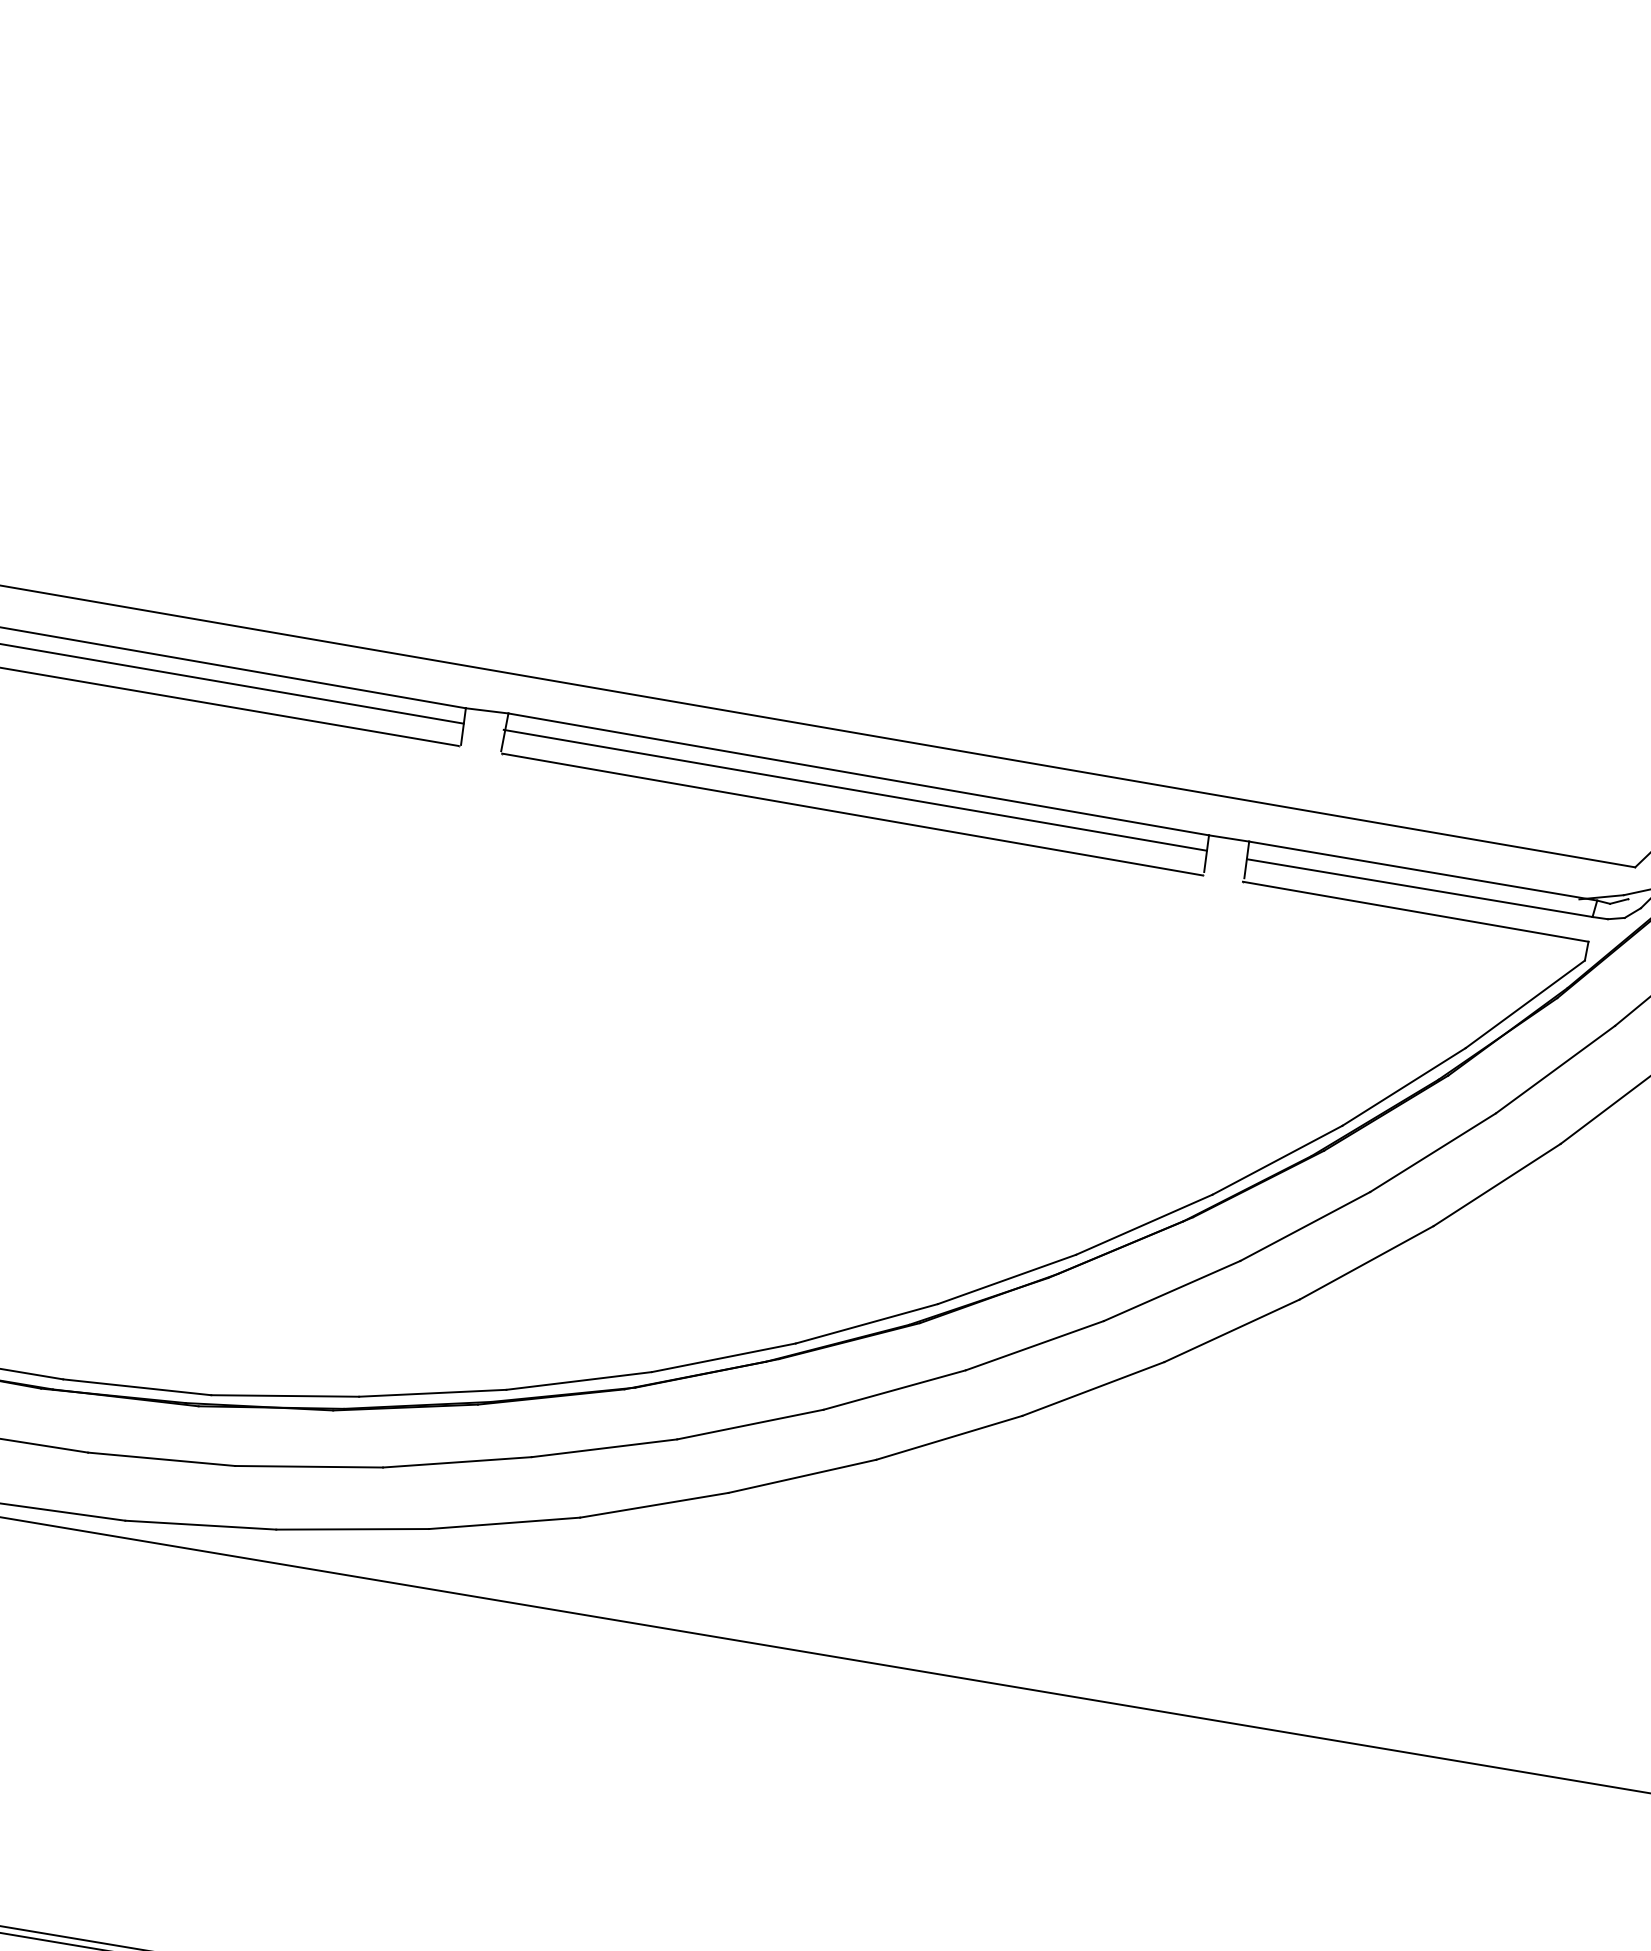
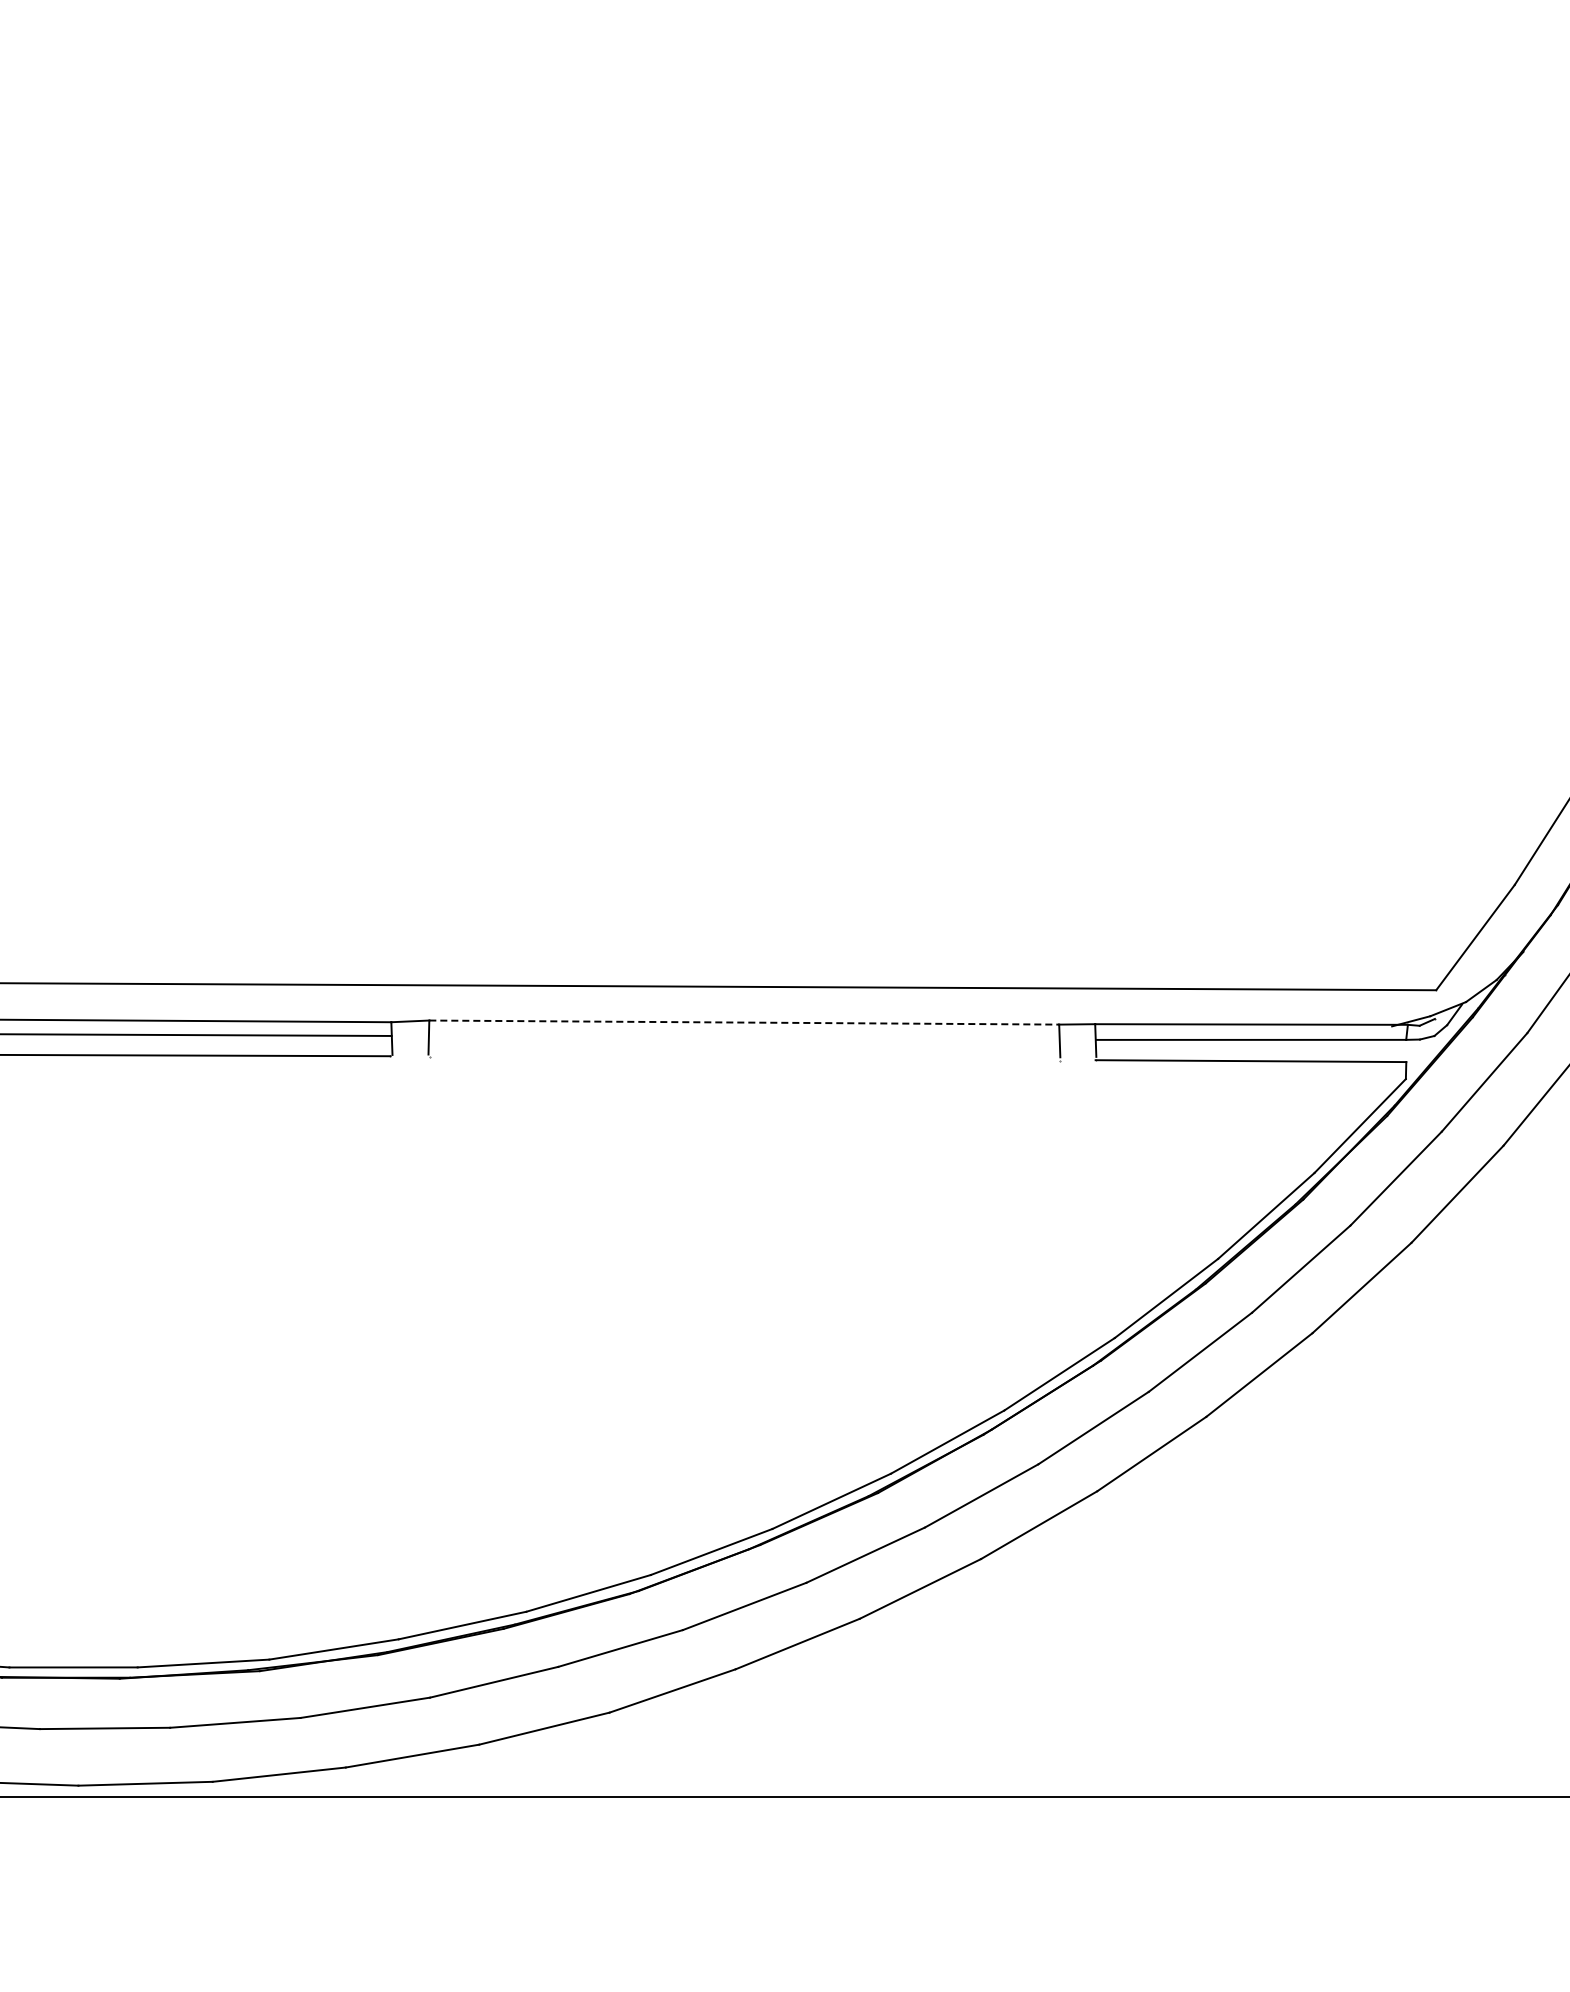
line: (859, 774) -> (744, 1022), solid -> dashed
line: (855, 789) -> (743, 1036), removed
line: (852, 814) -> (744, 1058), removed

